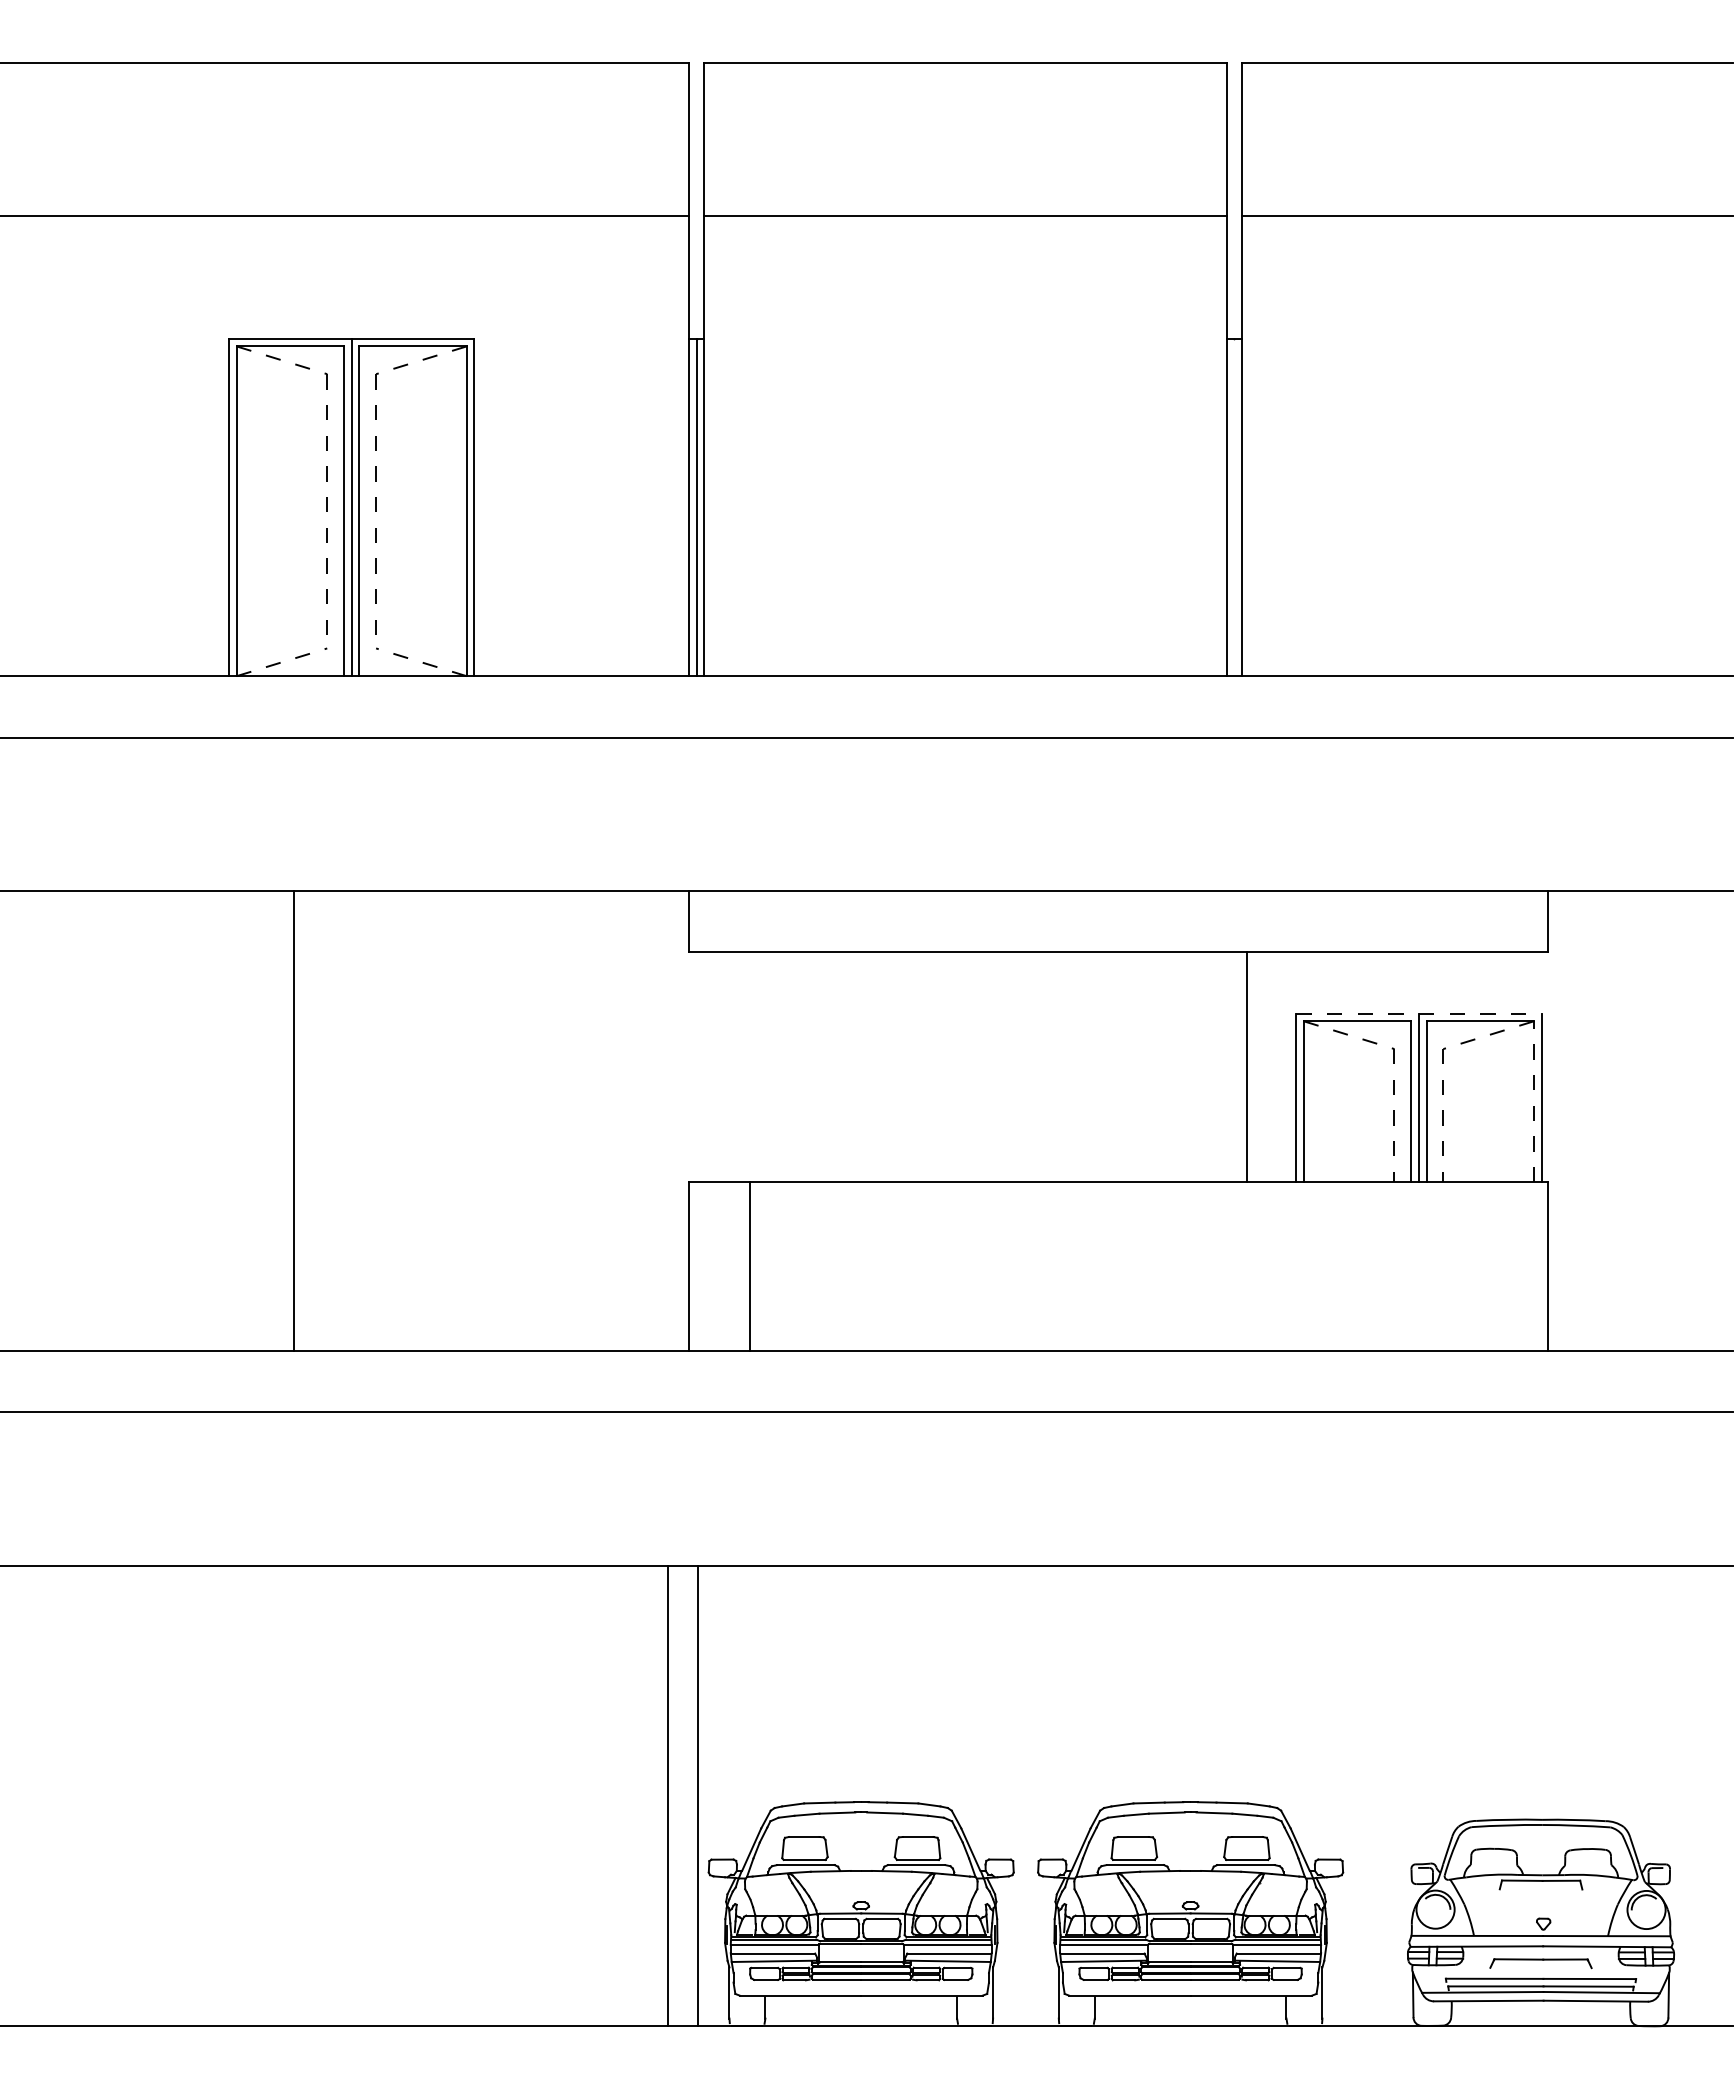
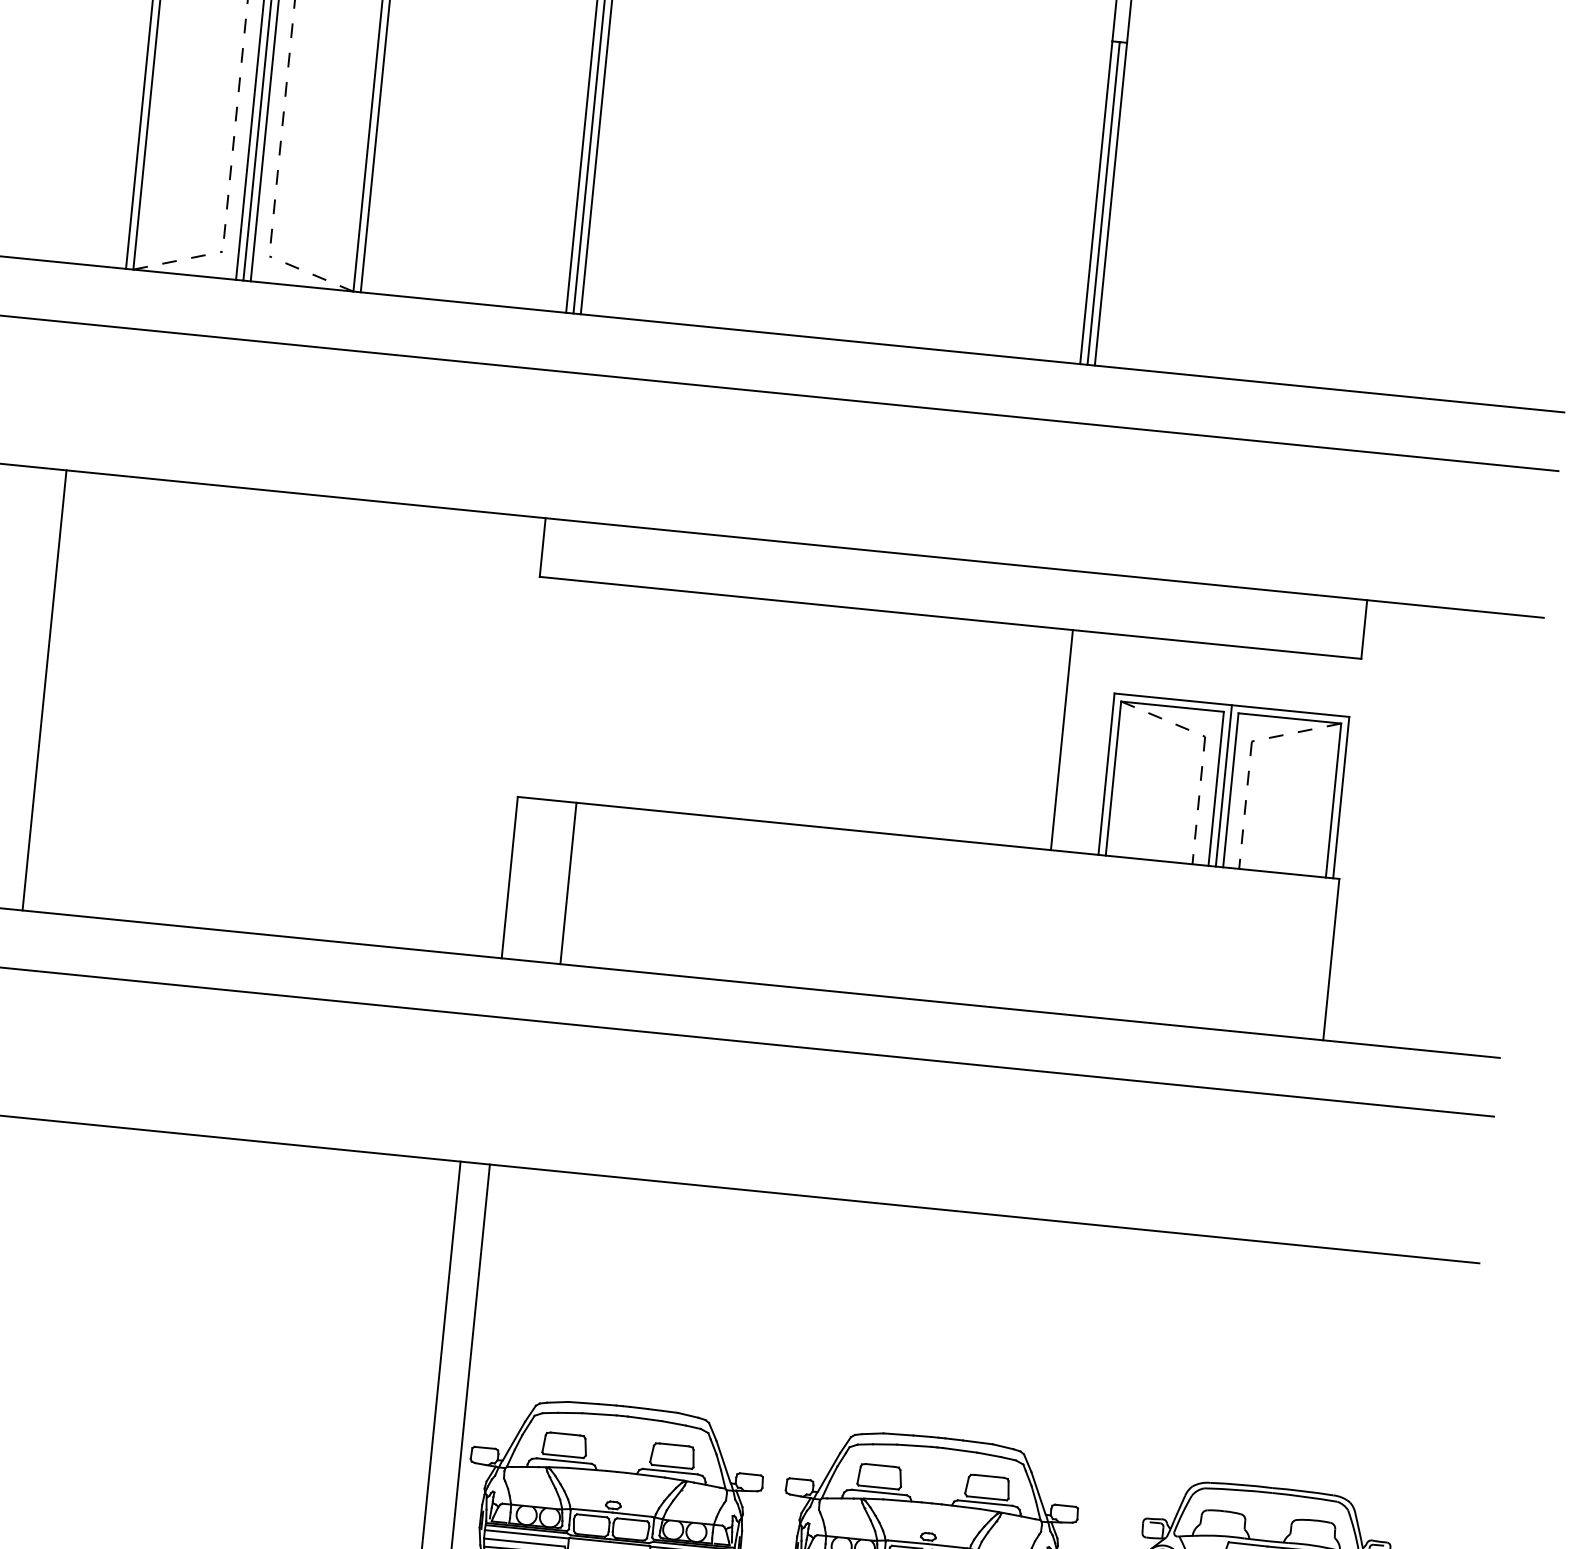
line: (1234, 507) -> (1103, 203), added
line: (1418, 1013) -> (1231, 705), dashed -> solid
line: (1533, 1101) -> (1333, 800), dashed -> solid
line: (294, 1120) -> (44, 689), moved

